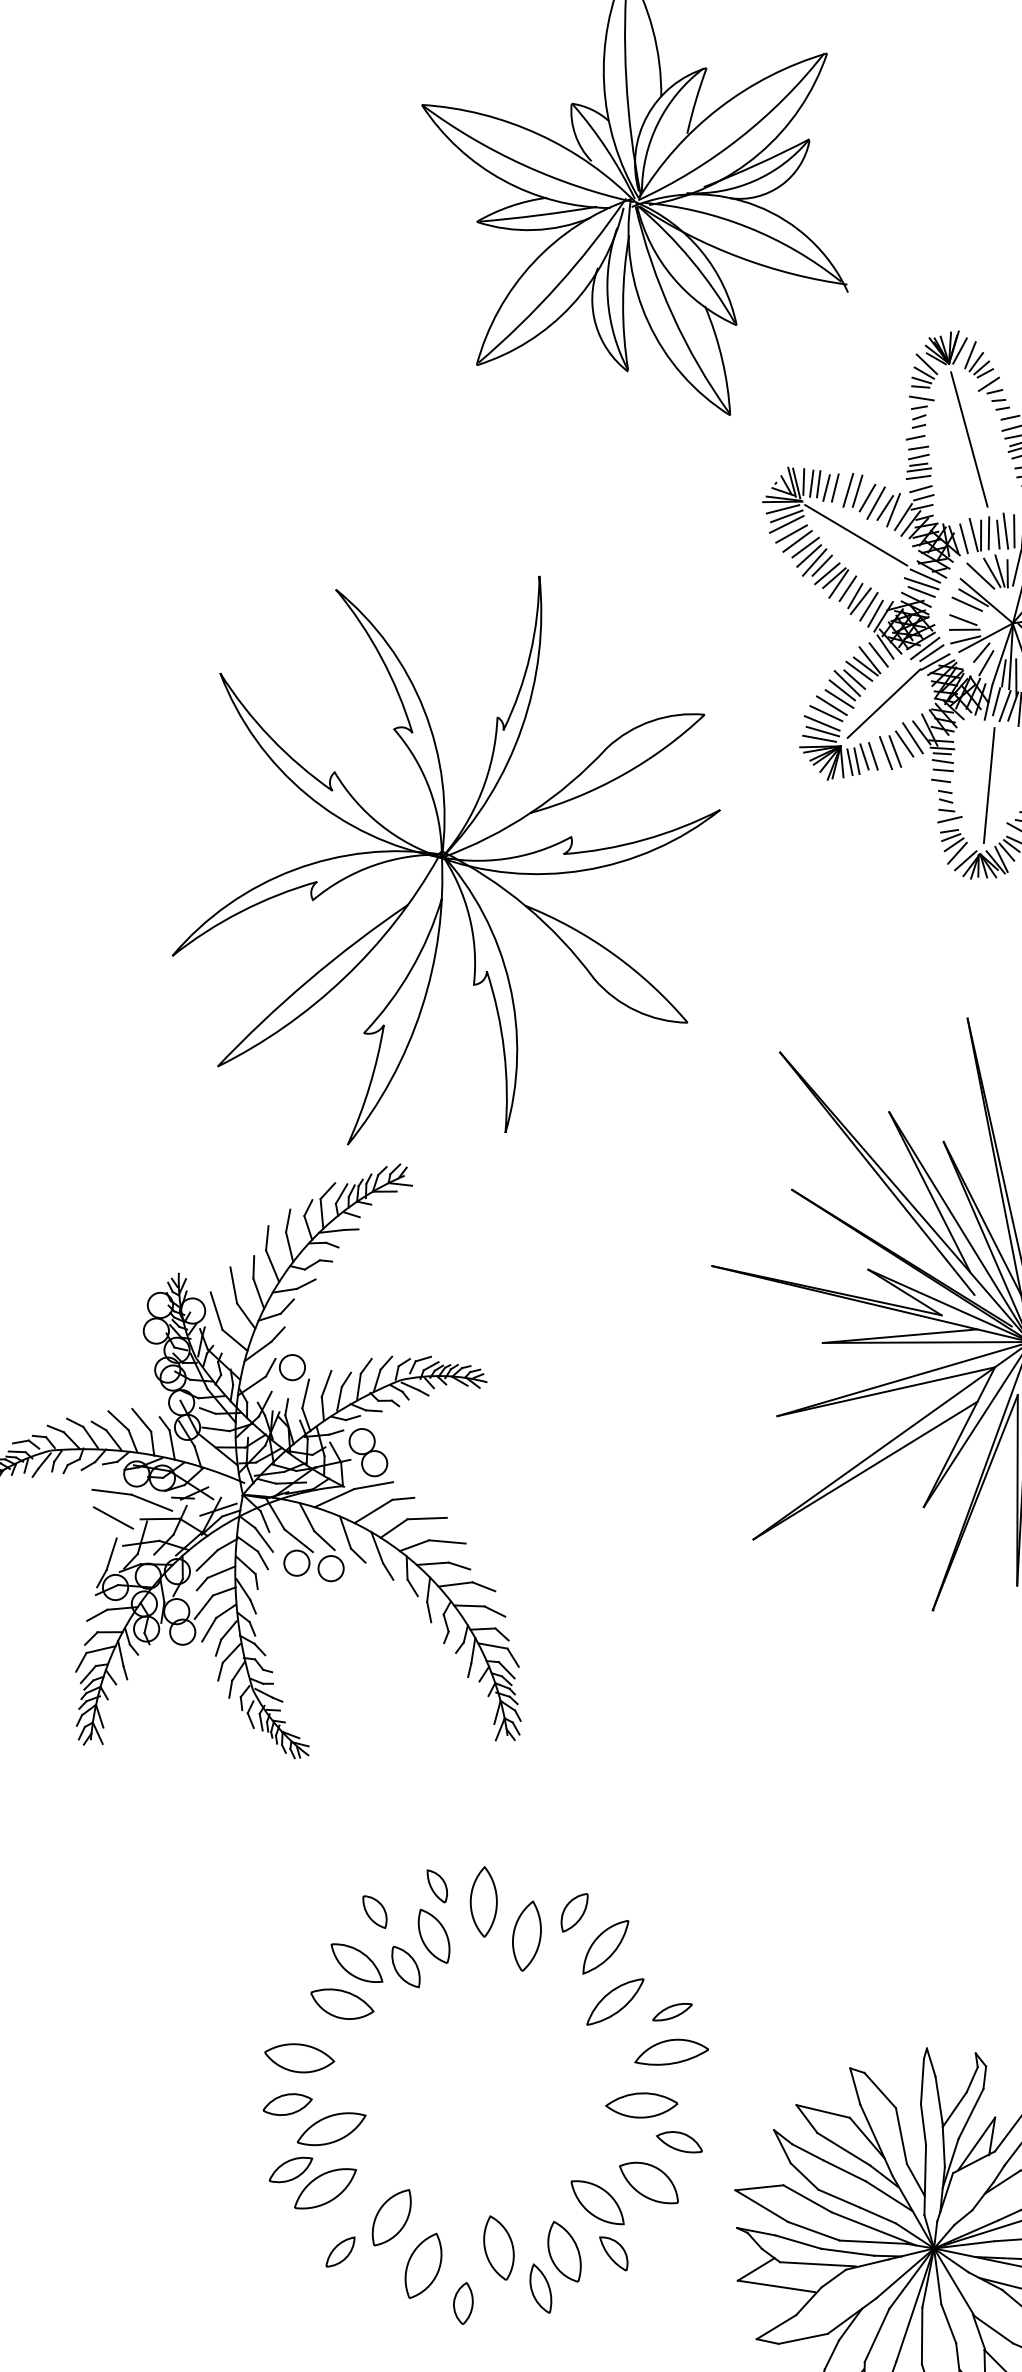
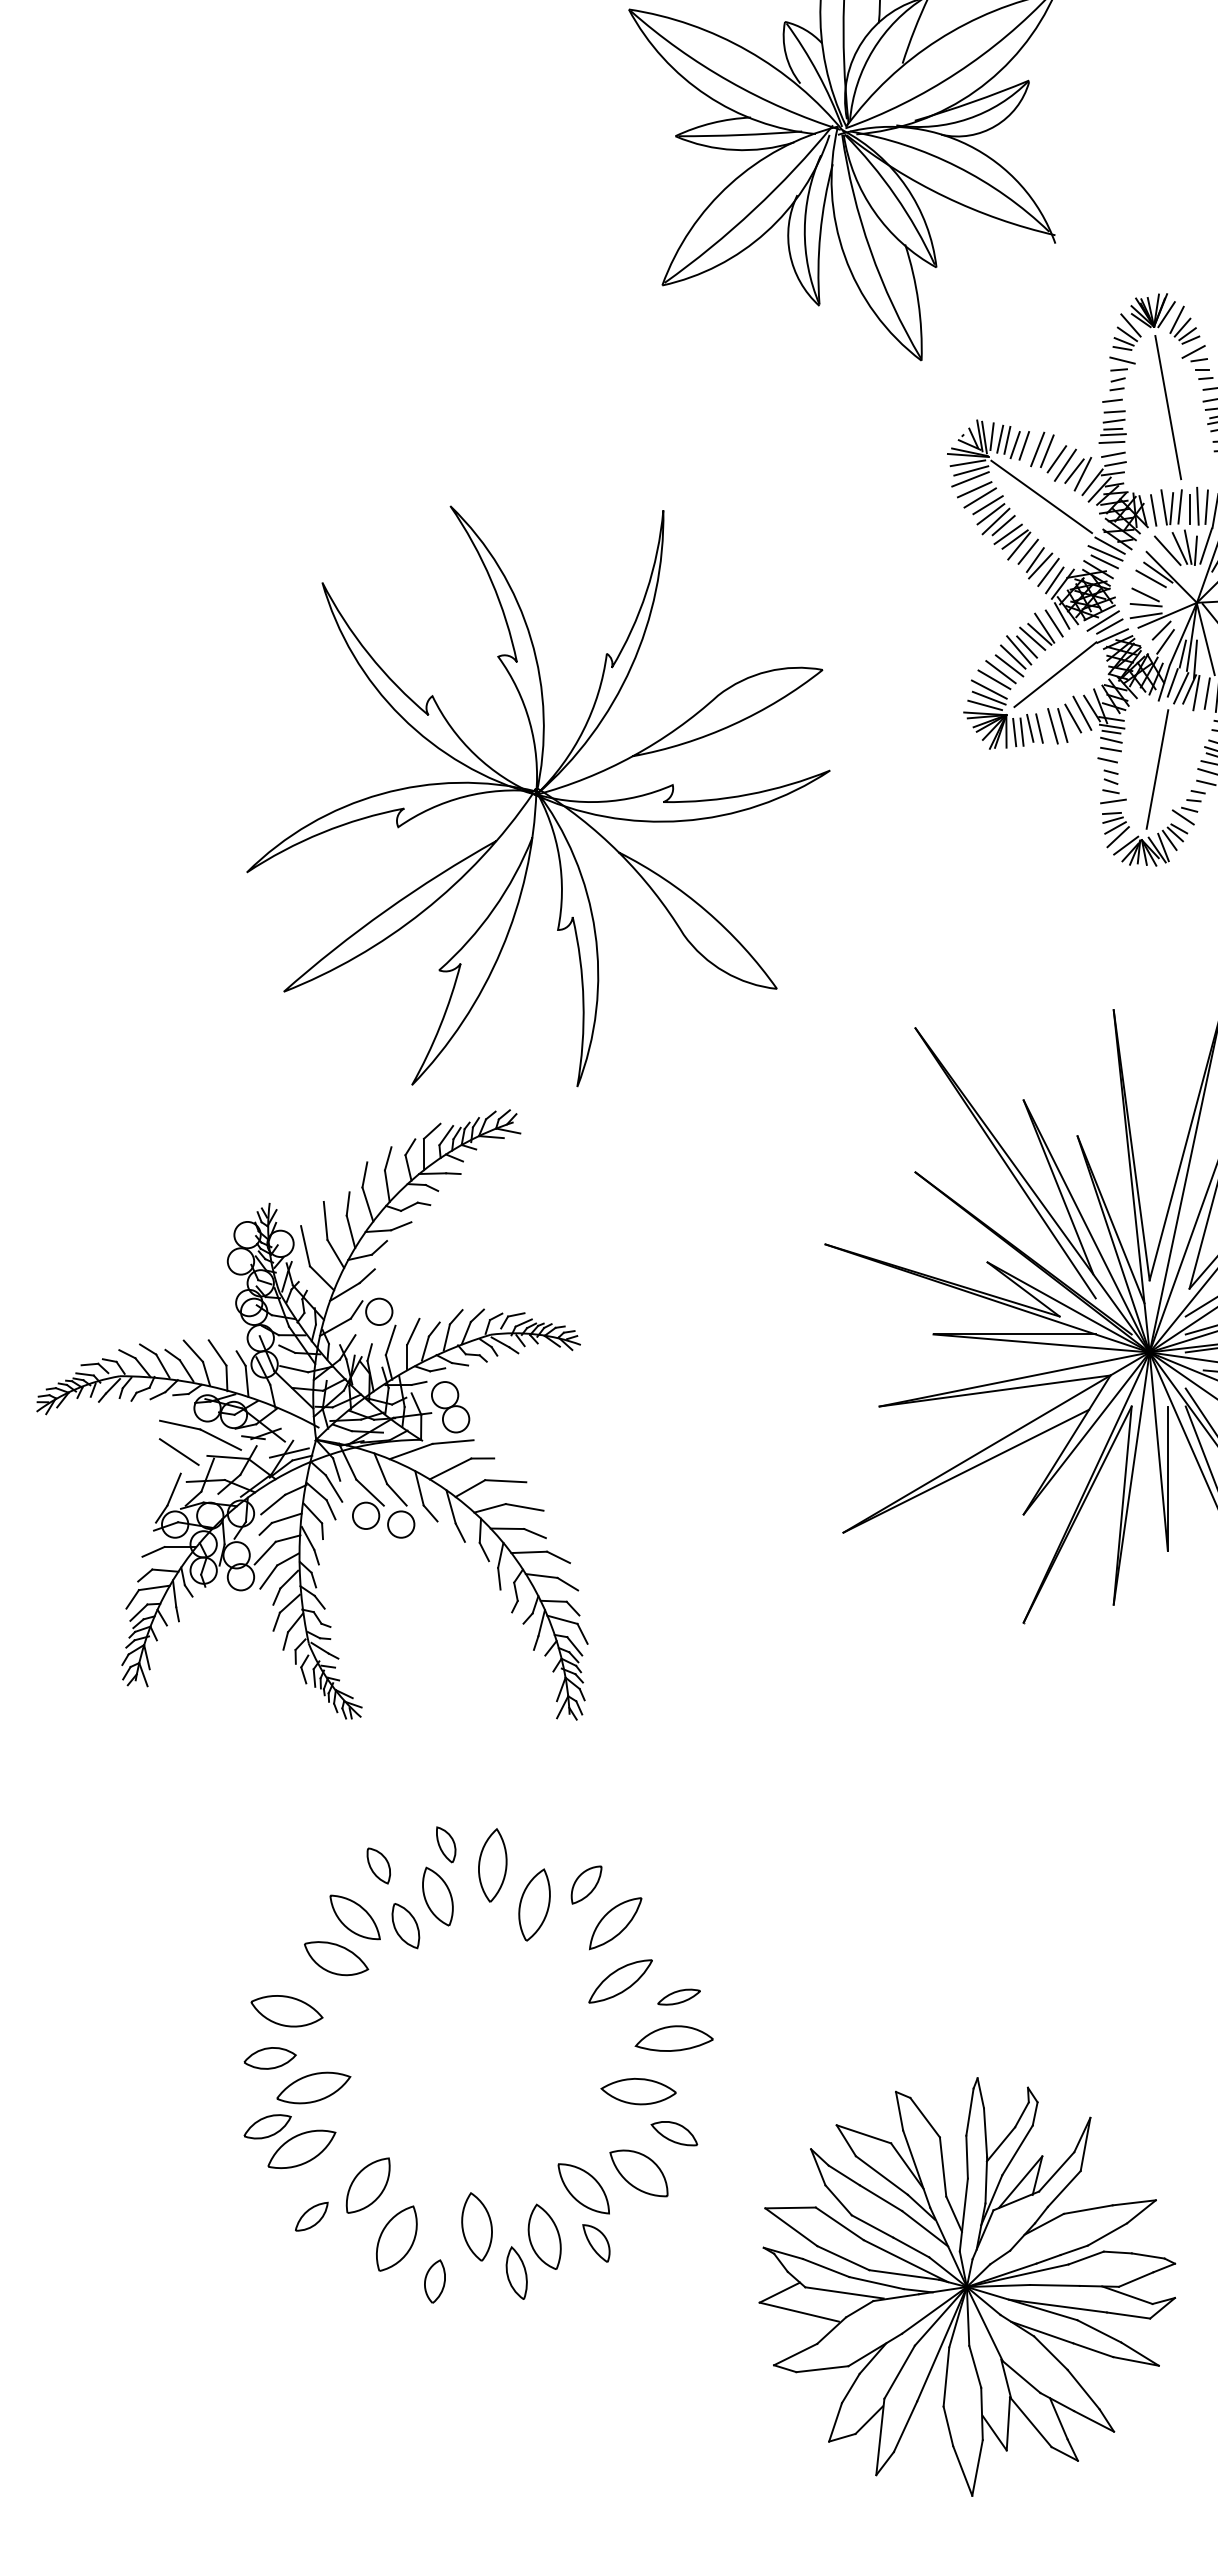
part: (444, 859) -> (538, 796), moved
part: (605, 2105) -> (600, 2088), moved

